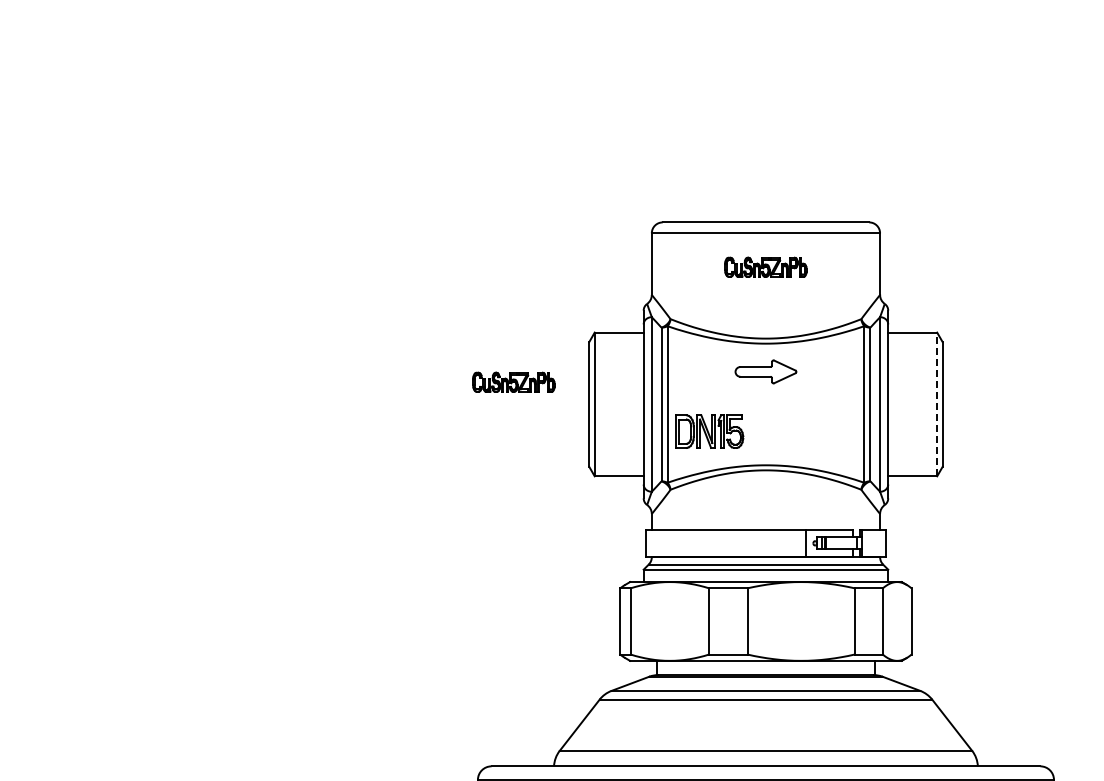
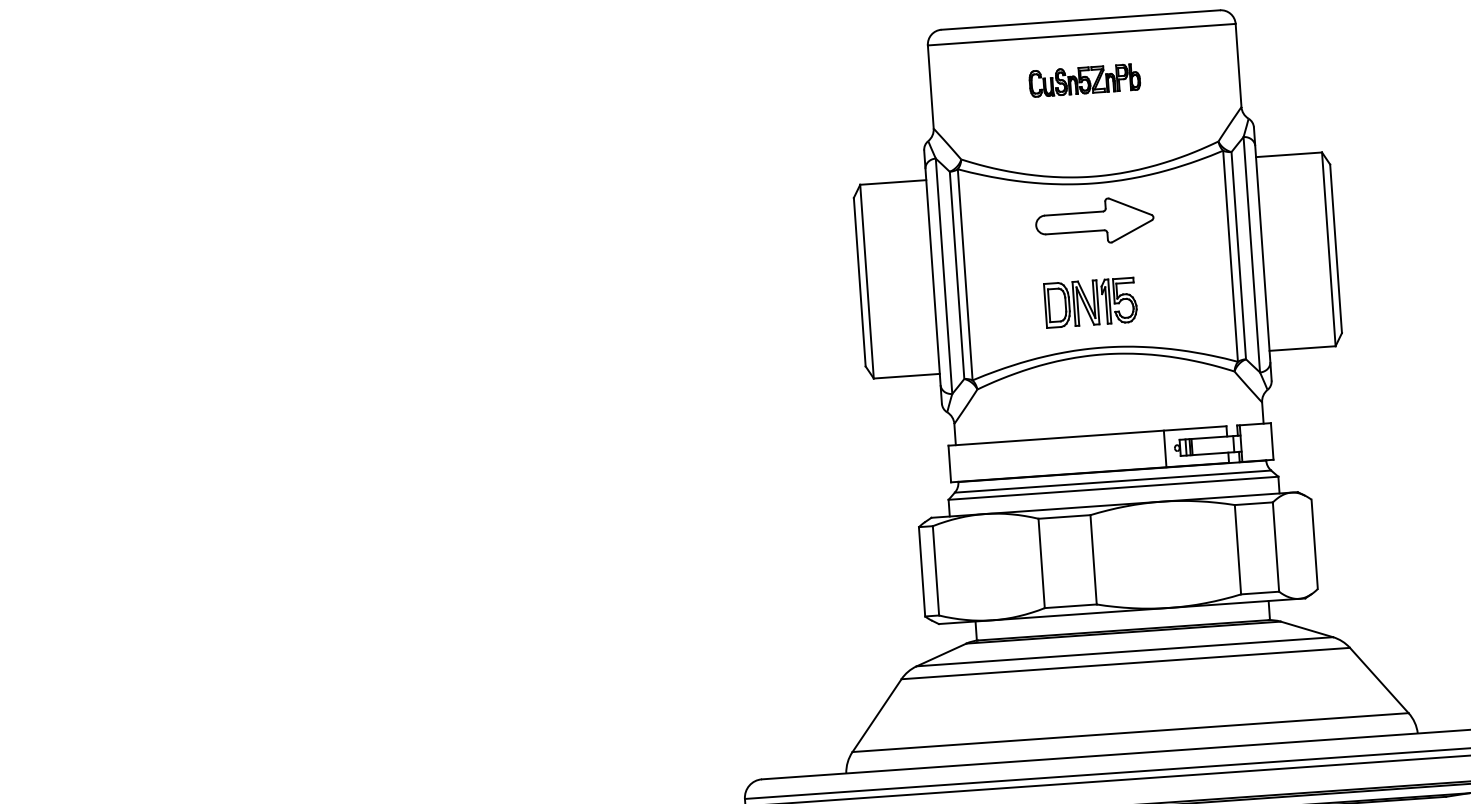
part: (765, 371) -> (1094, 221), size x1.43
part: (513, 381) -> (755, 258), removed
line: (937, 404) -> (1329, 249), dashed -> solid
part: (709, 431) -> (1090, 302), moved

